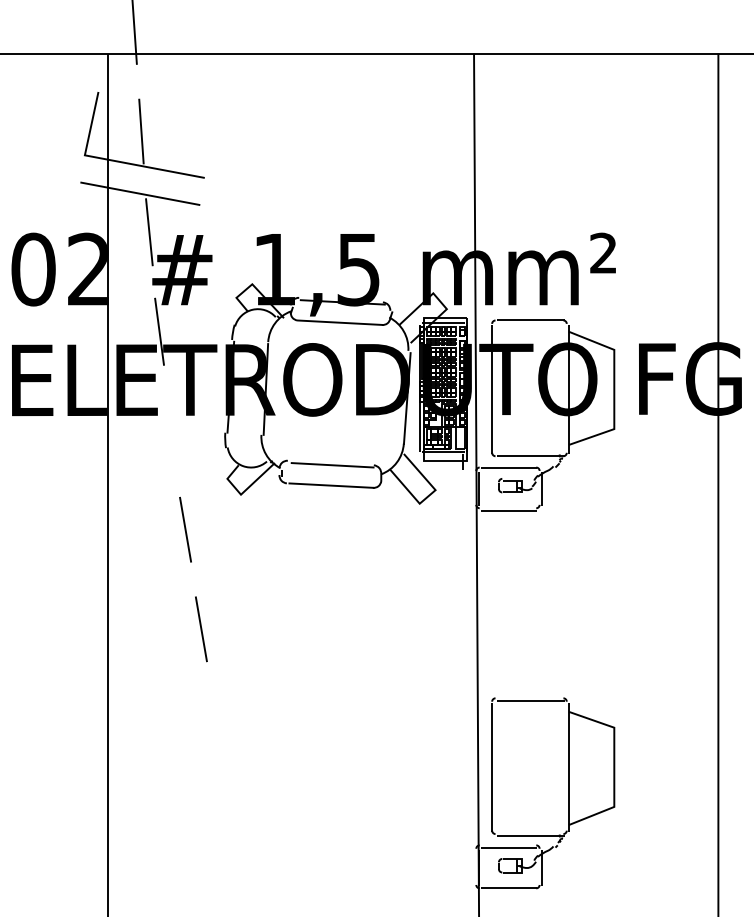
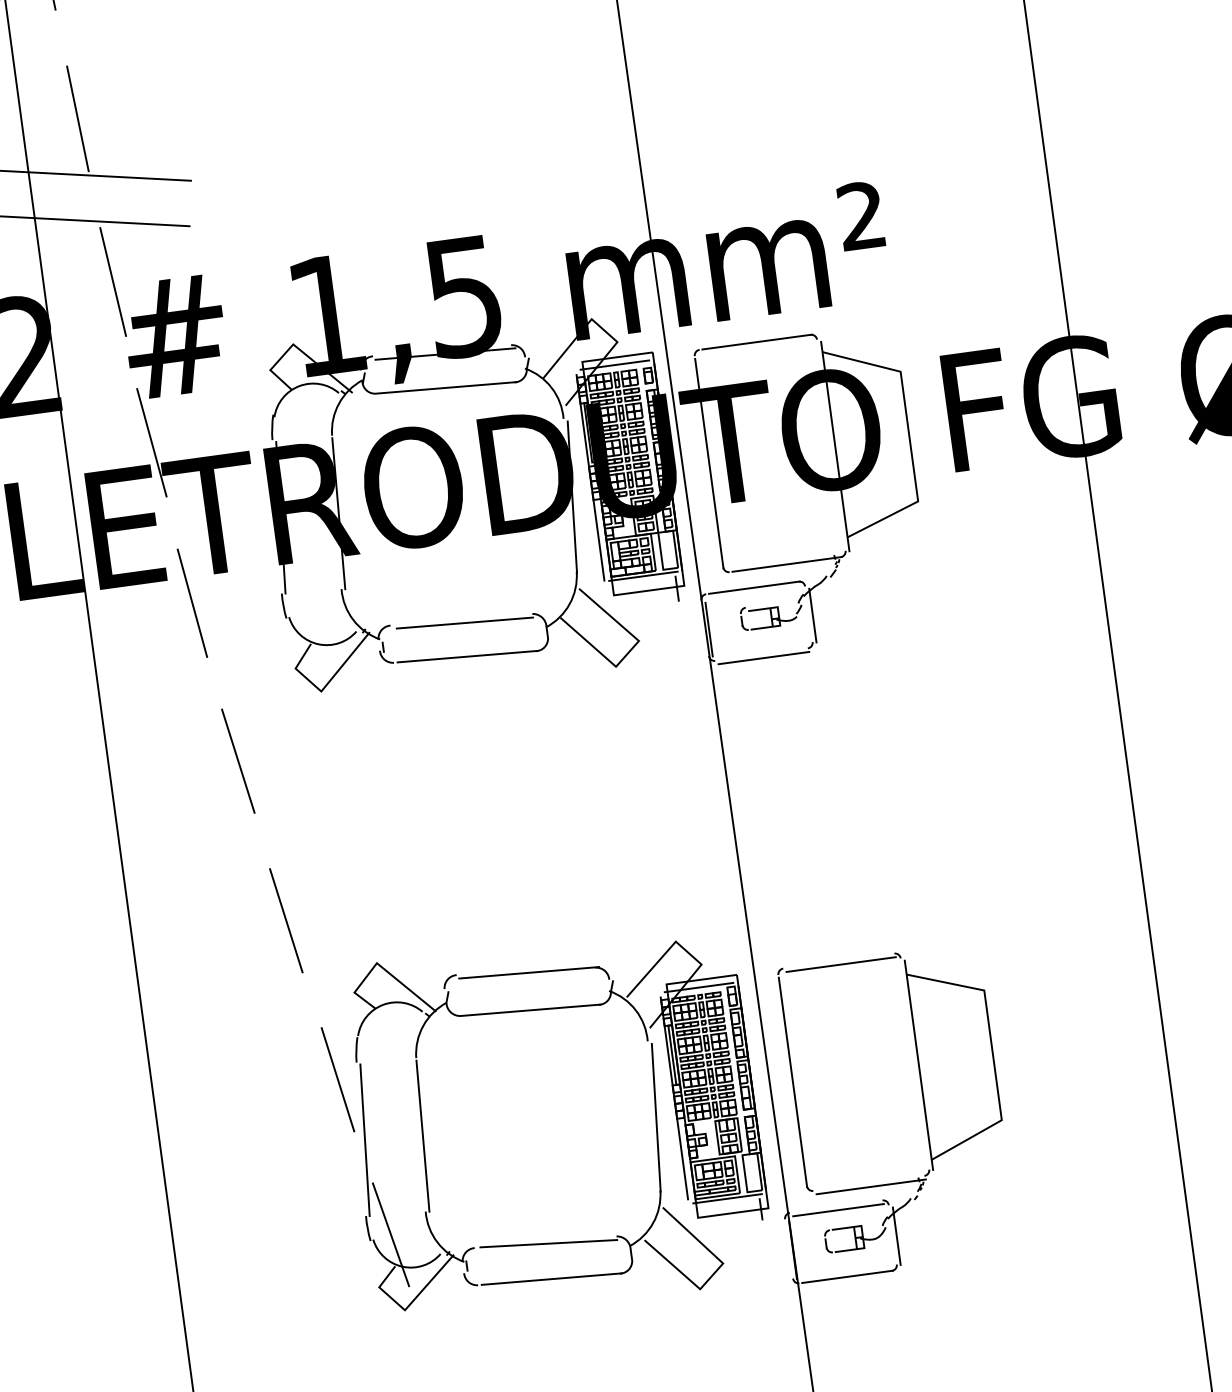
line: (170, 431) -> (191, 603), added
part: (406, 772) -> (653, 1109), added

